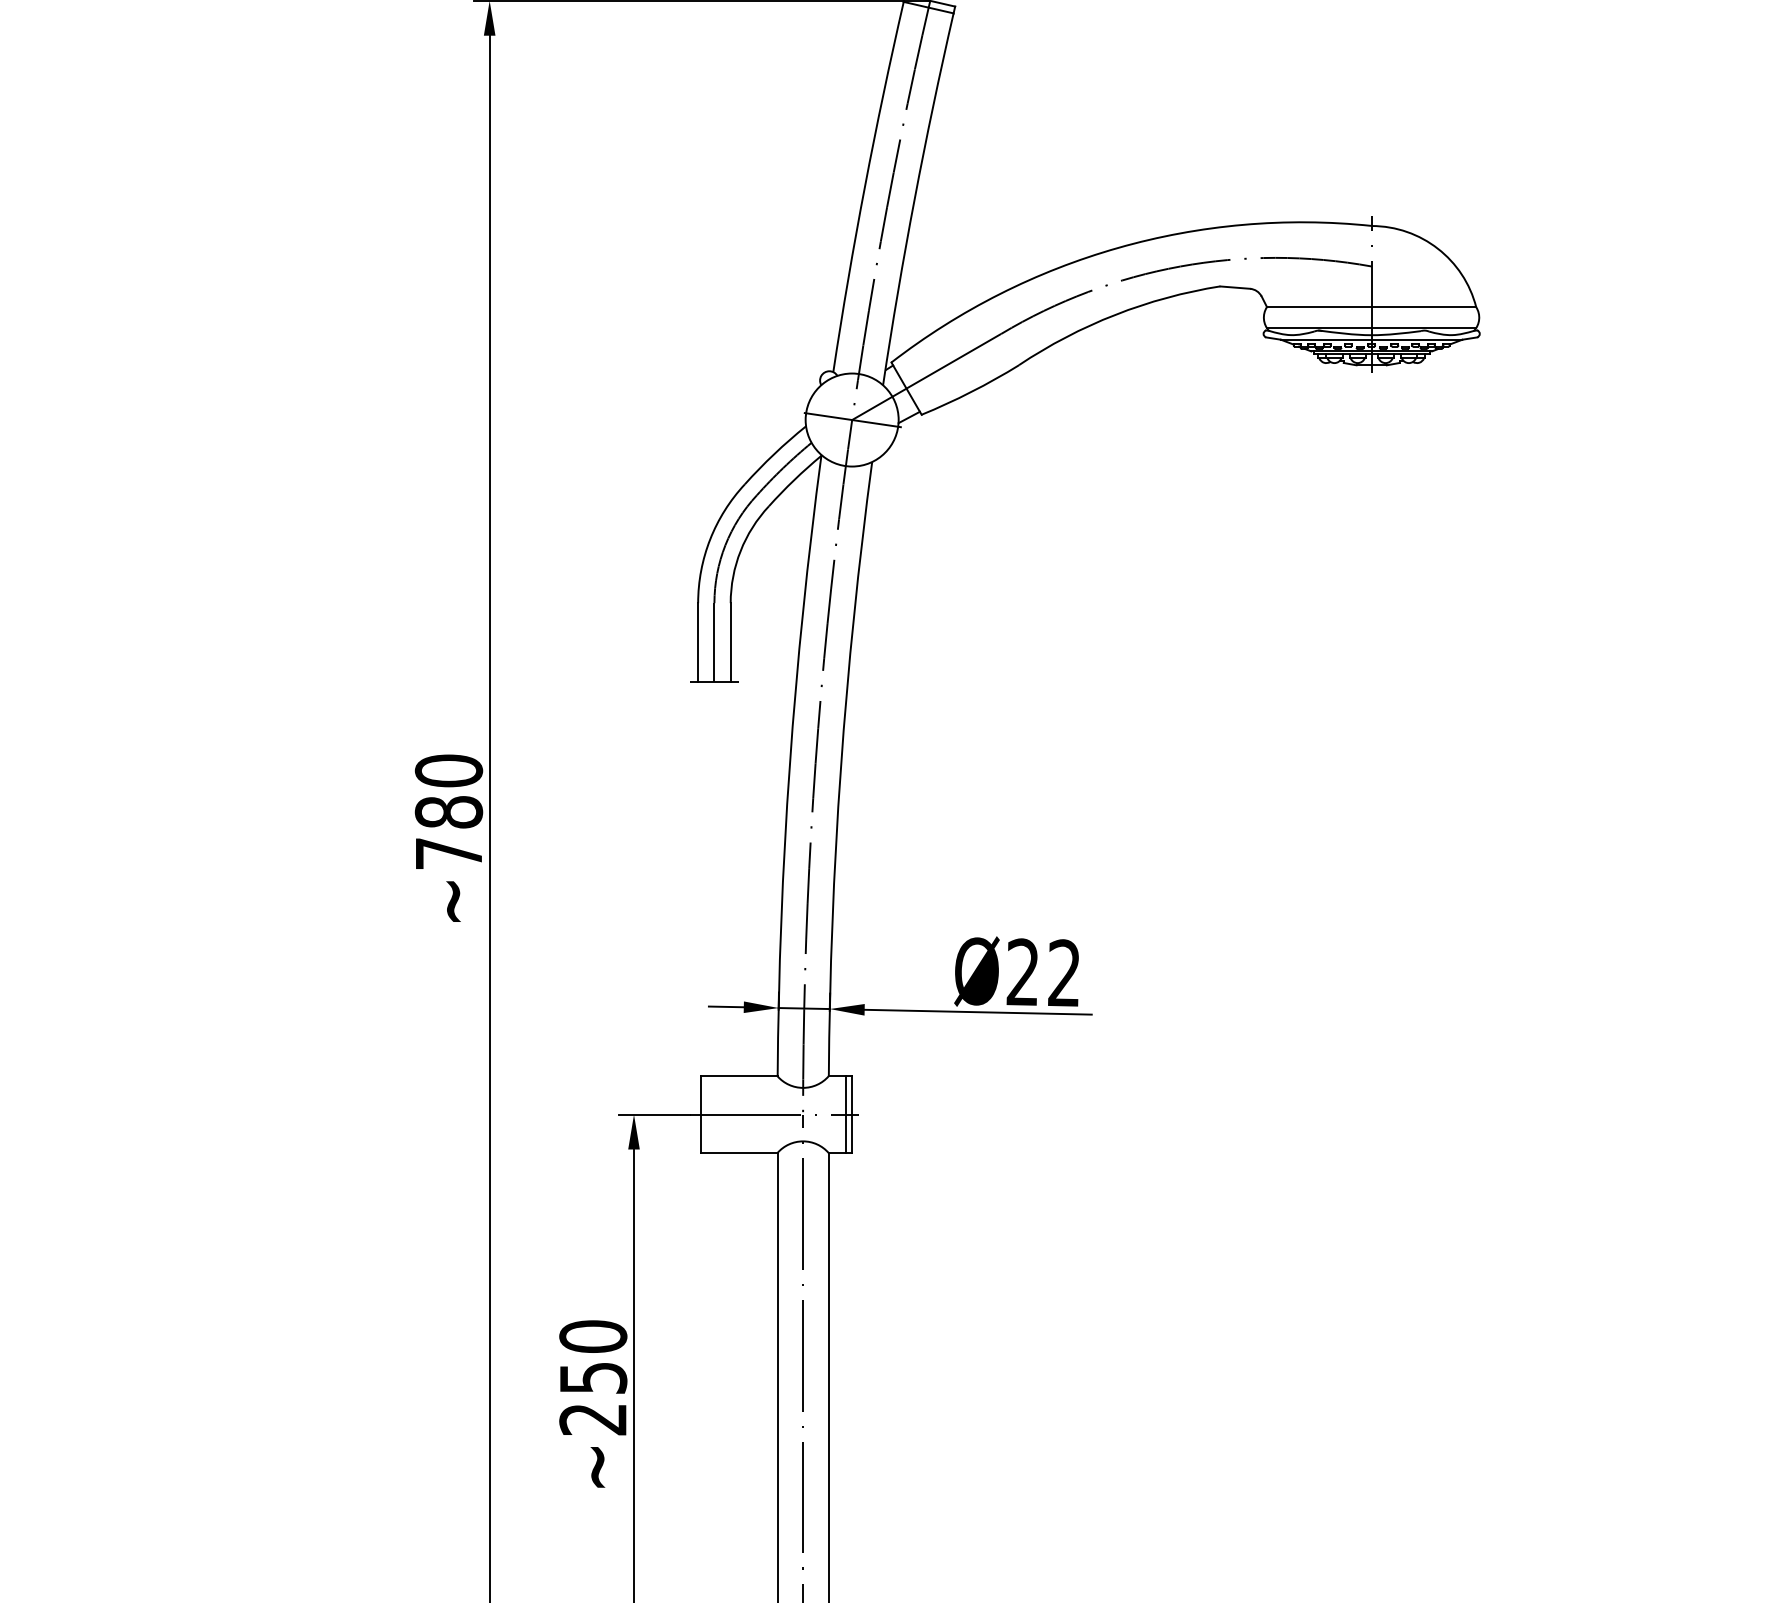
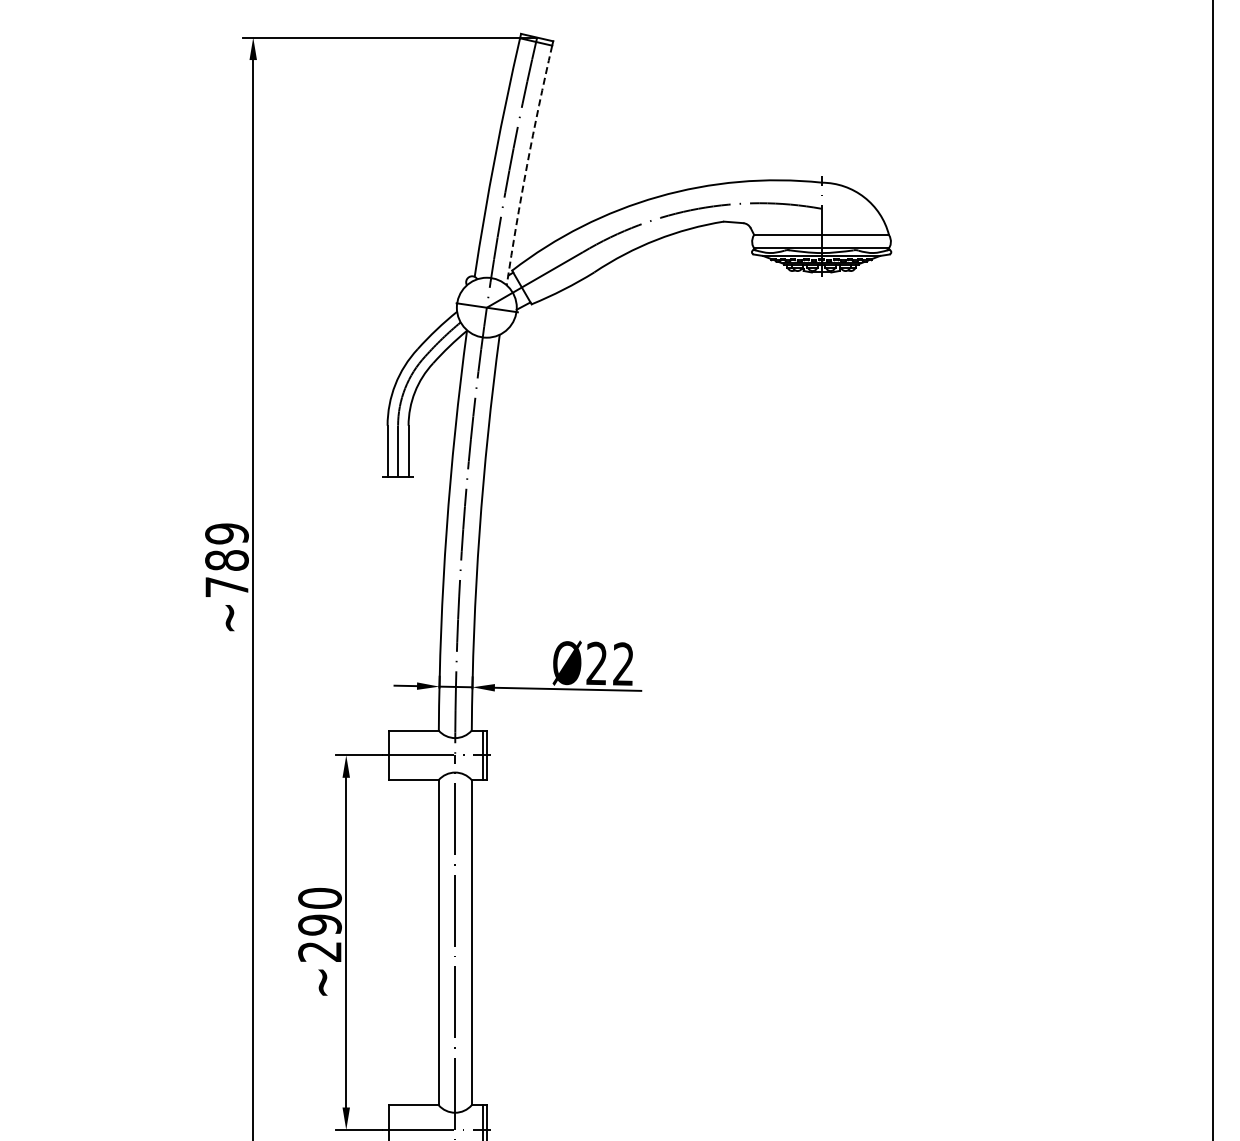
arc: (915, 199) -> (527, 165), solid -> dashed
text: (448, 770) -> (226, 533), ~780 -> ~789
text: (592, 1377) -> (319, 924), ~250 -> ~290

